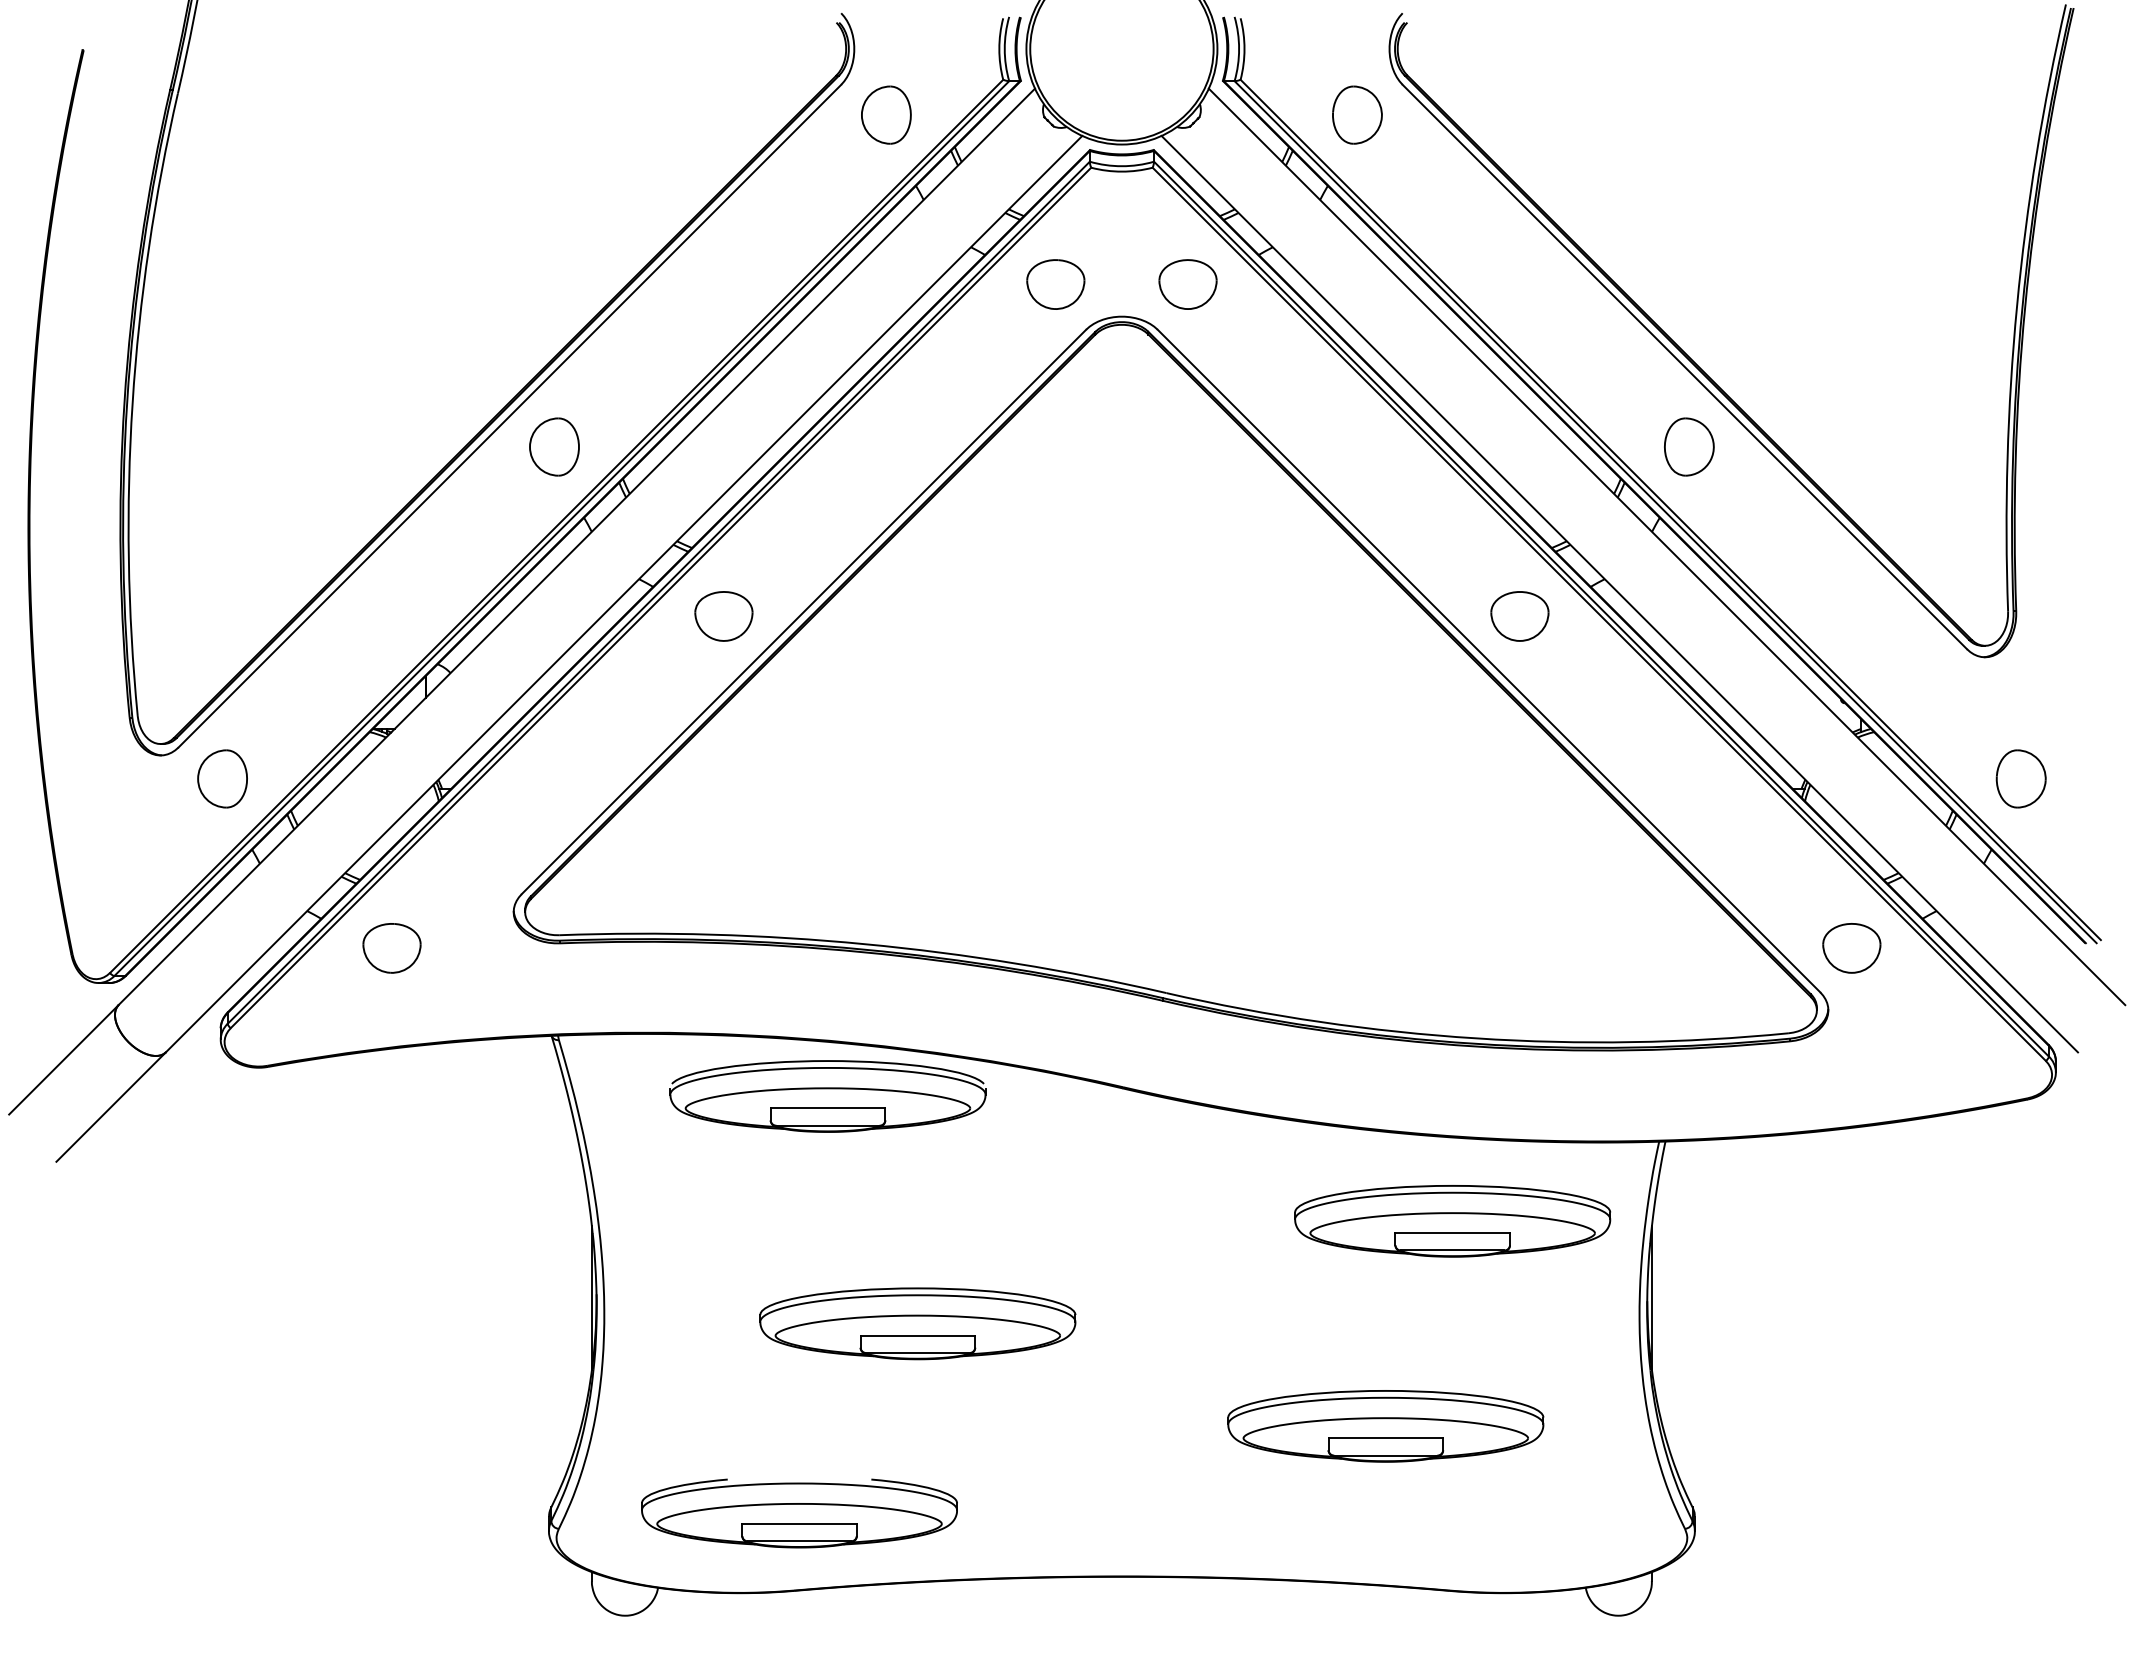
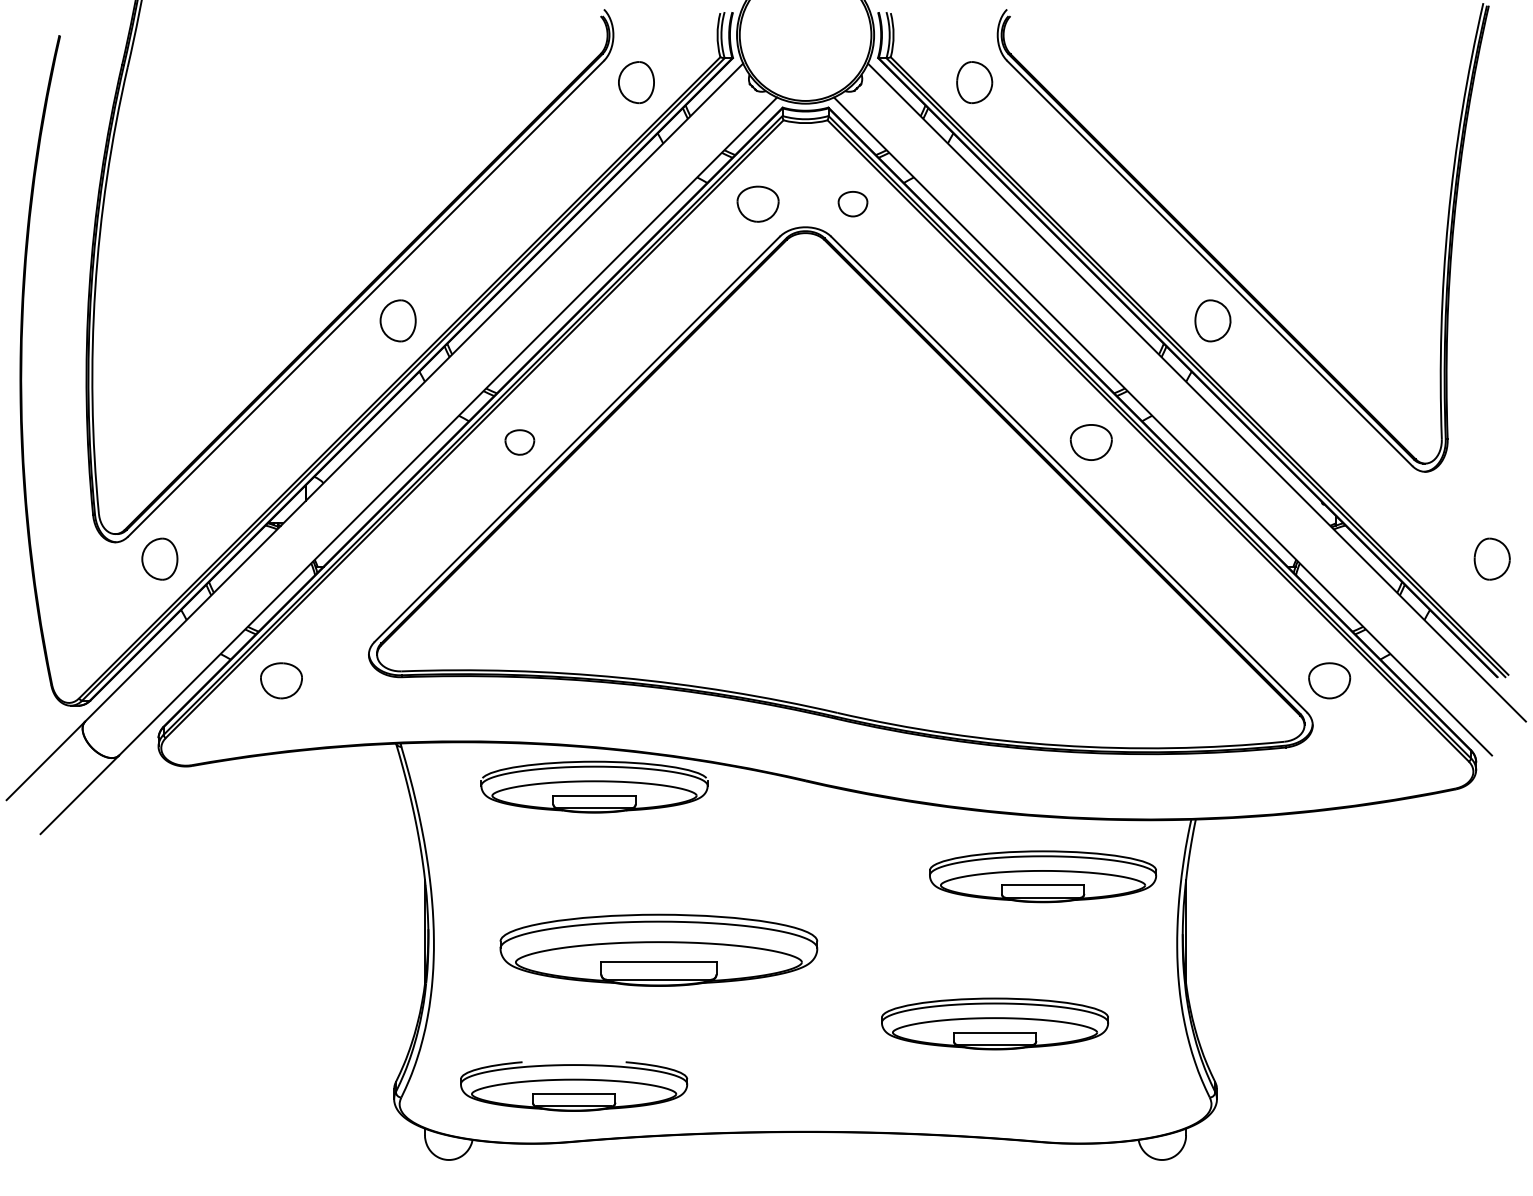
part: (1187, 283) -> (852, 203), size x0.7
part: (723, 616) -> (519, 442), size x0.7
part: (2020, 777) -> (1491, 558), moved
part: (918, 1323) -> (659, 950), size x1.4

